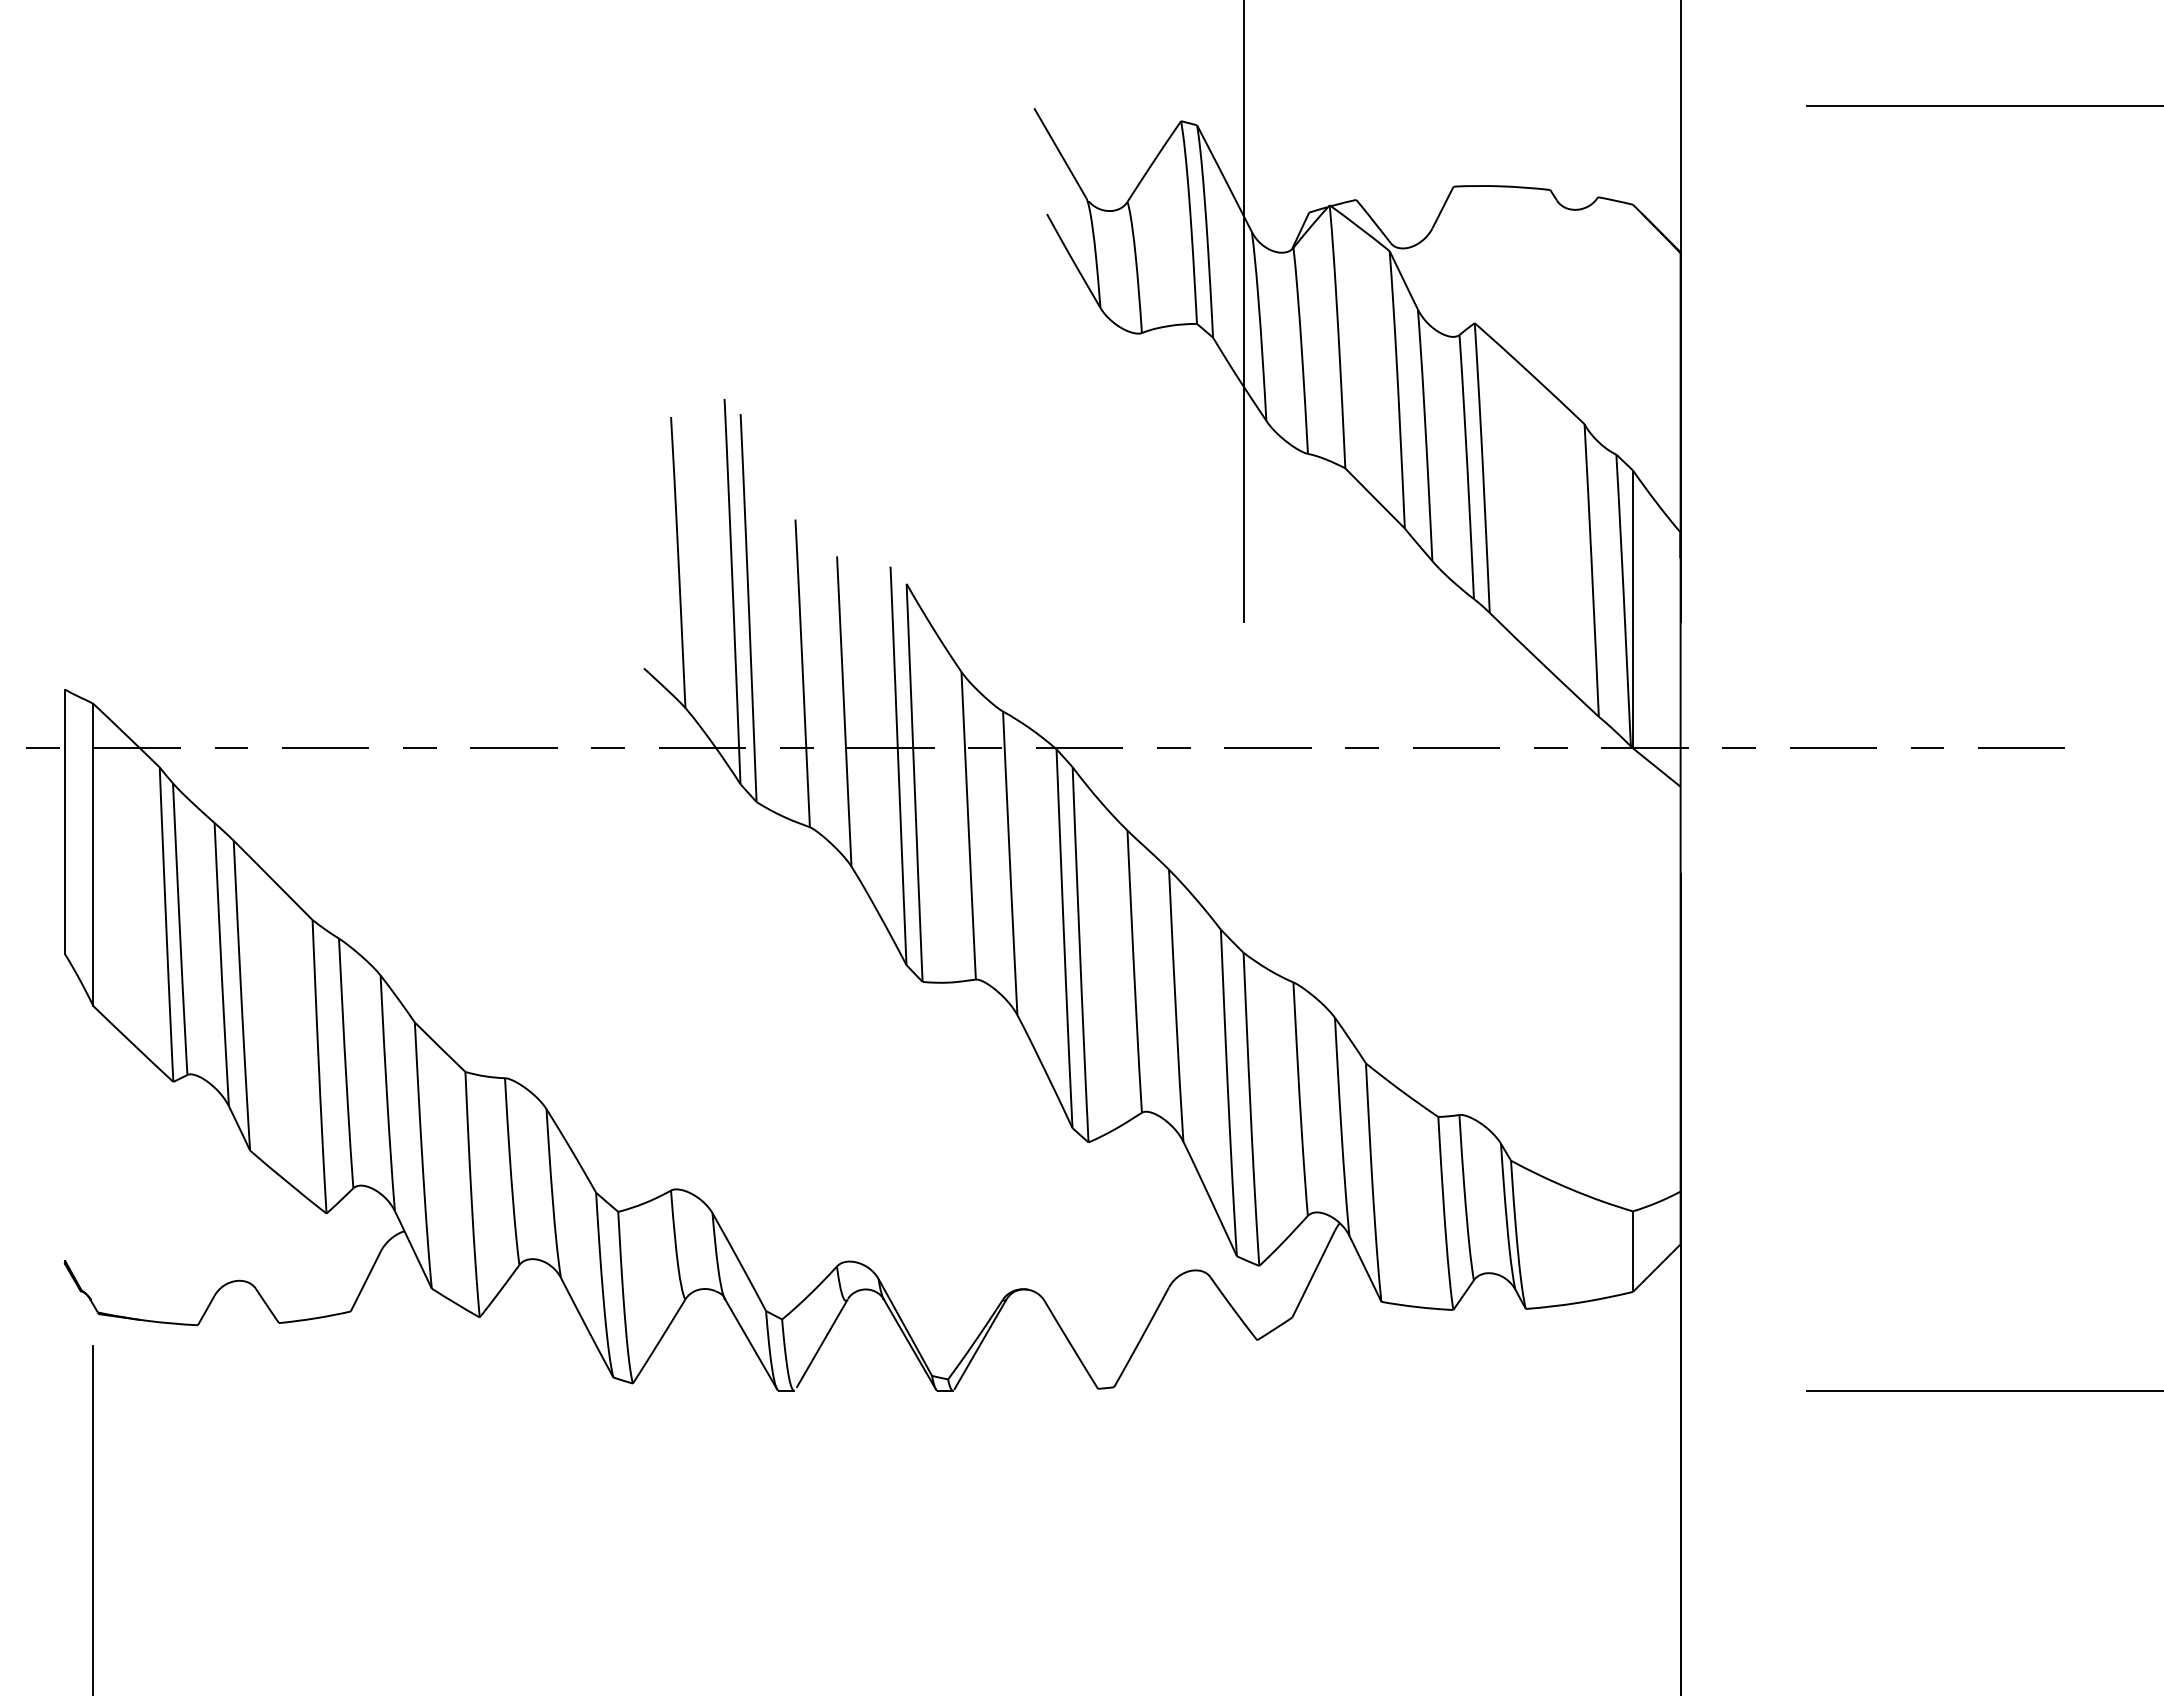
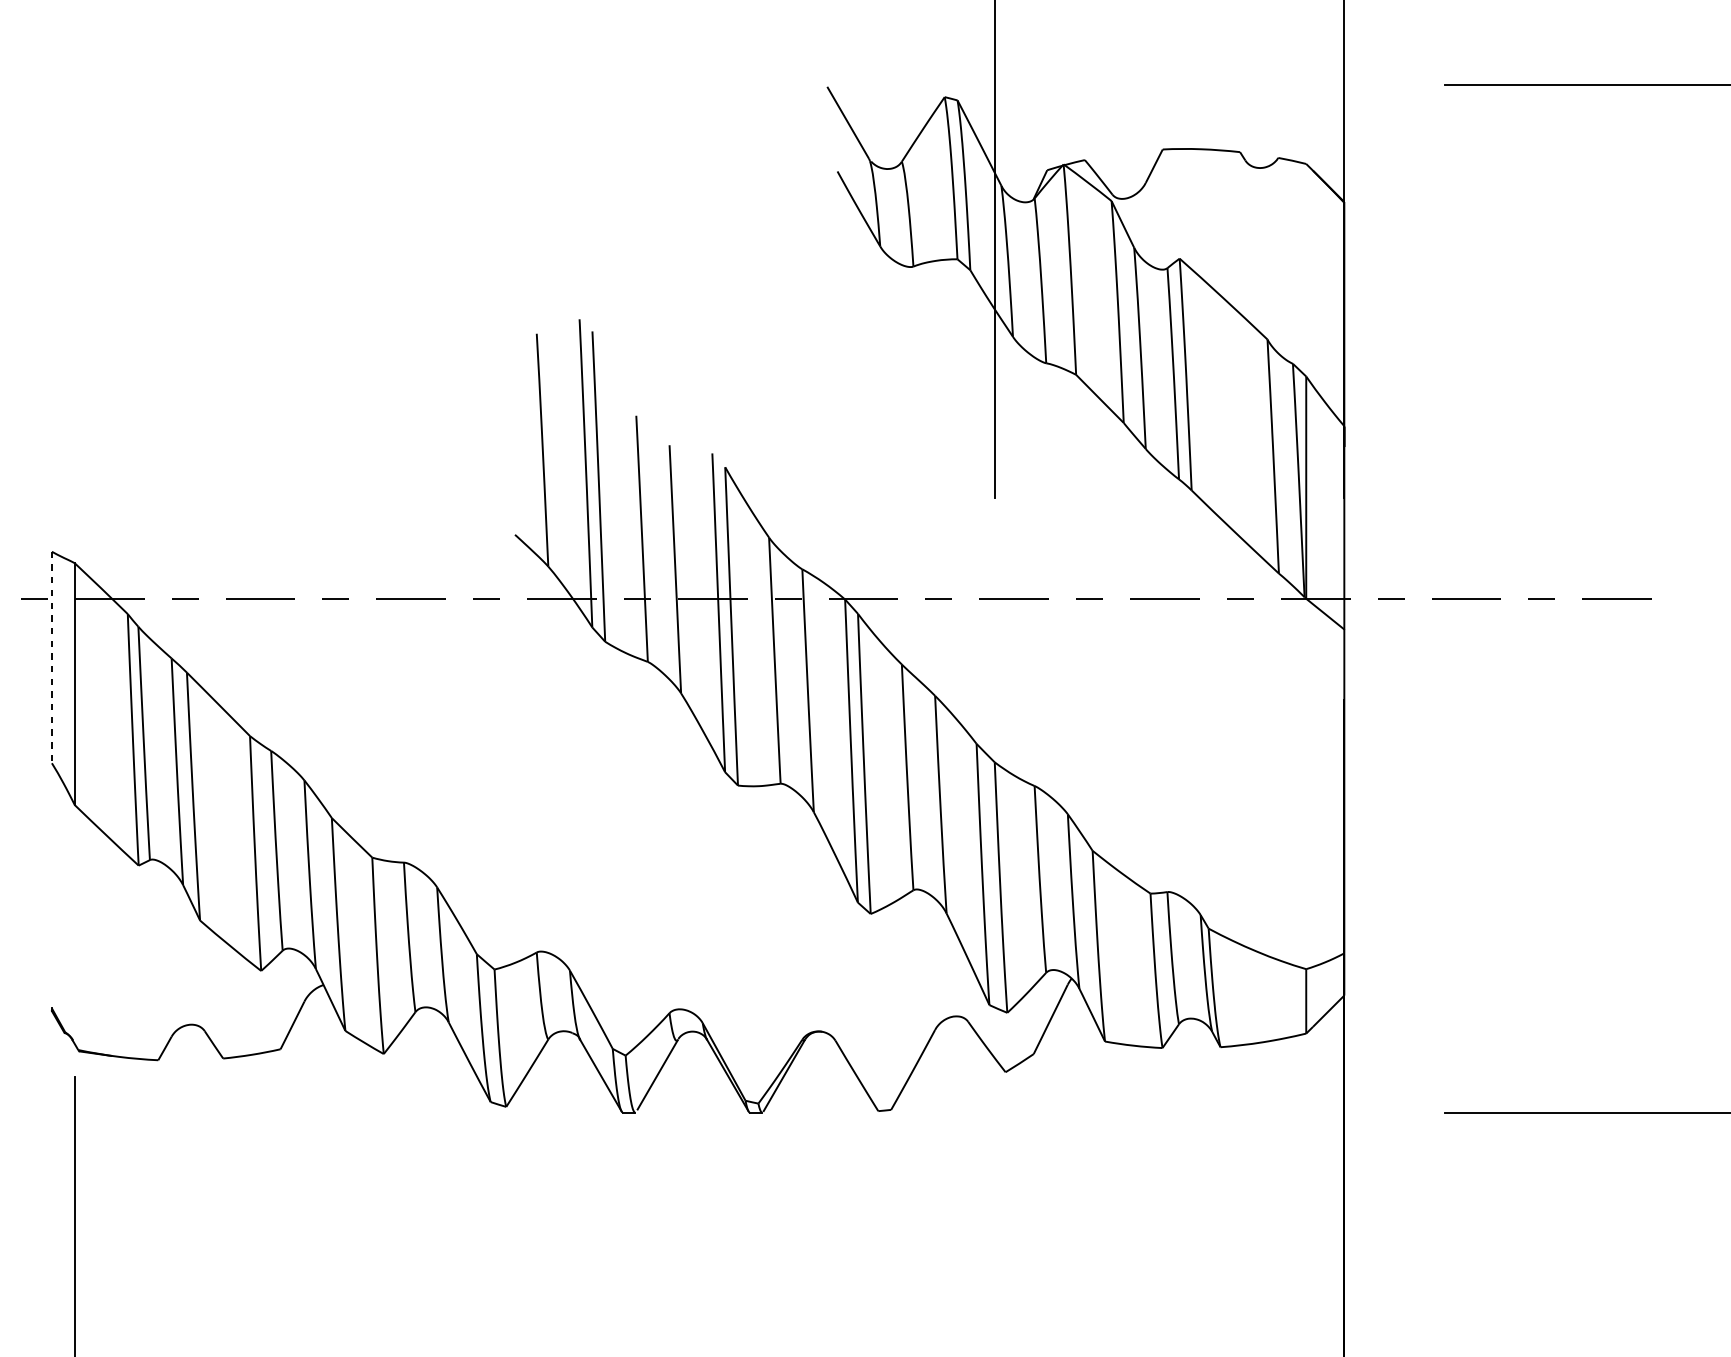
line: (64, 822) -> (51, 658), solid -> dashed

